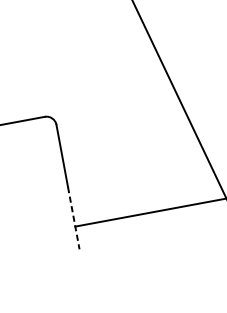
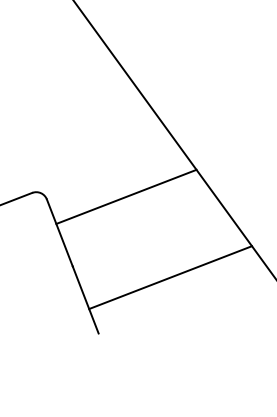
line: (125, 135) -> (126, 196), added
line: (73, 217) -> (85, 299), dashed -> solid

